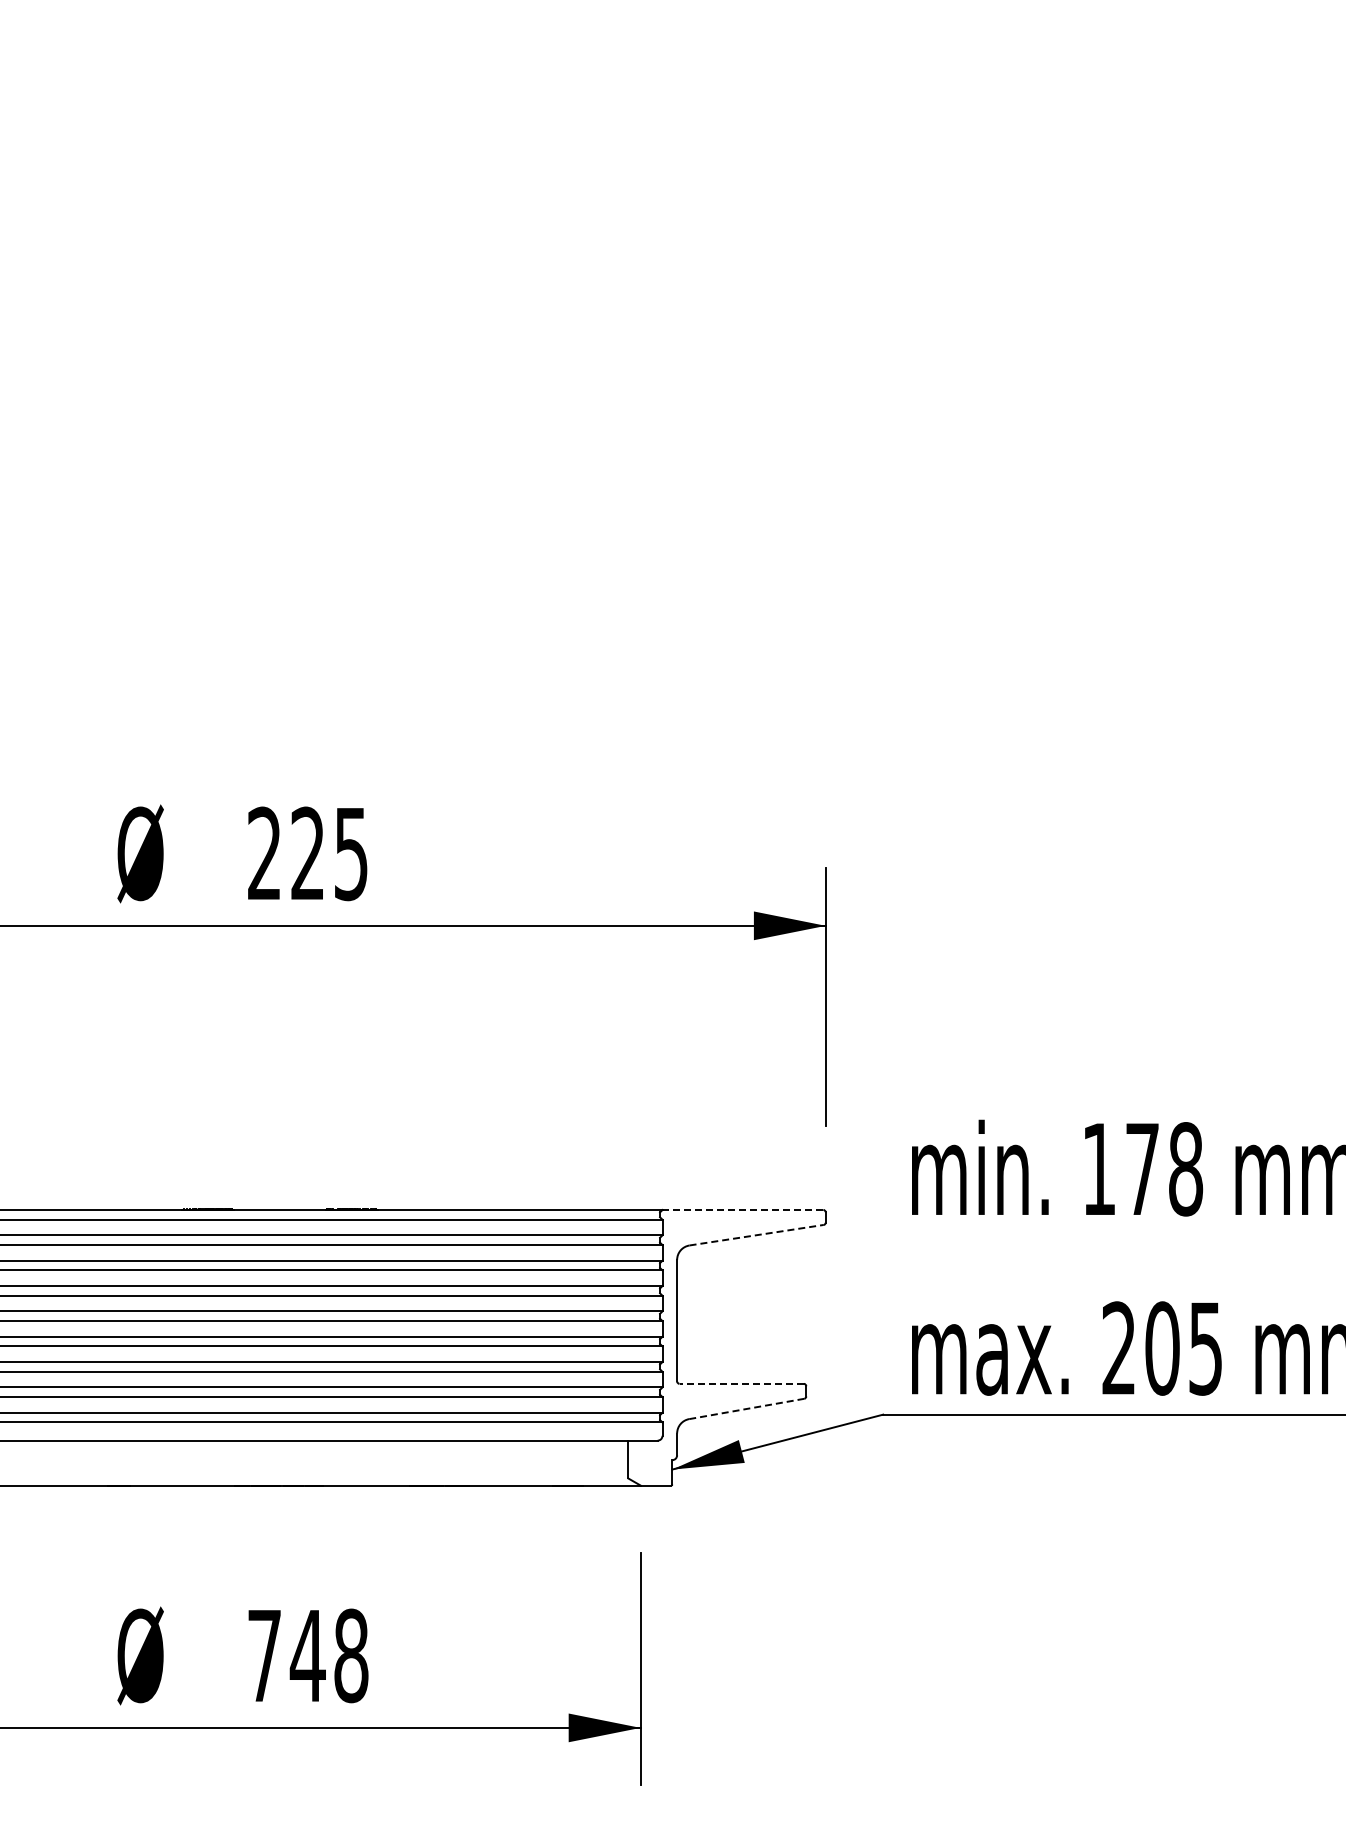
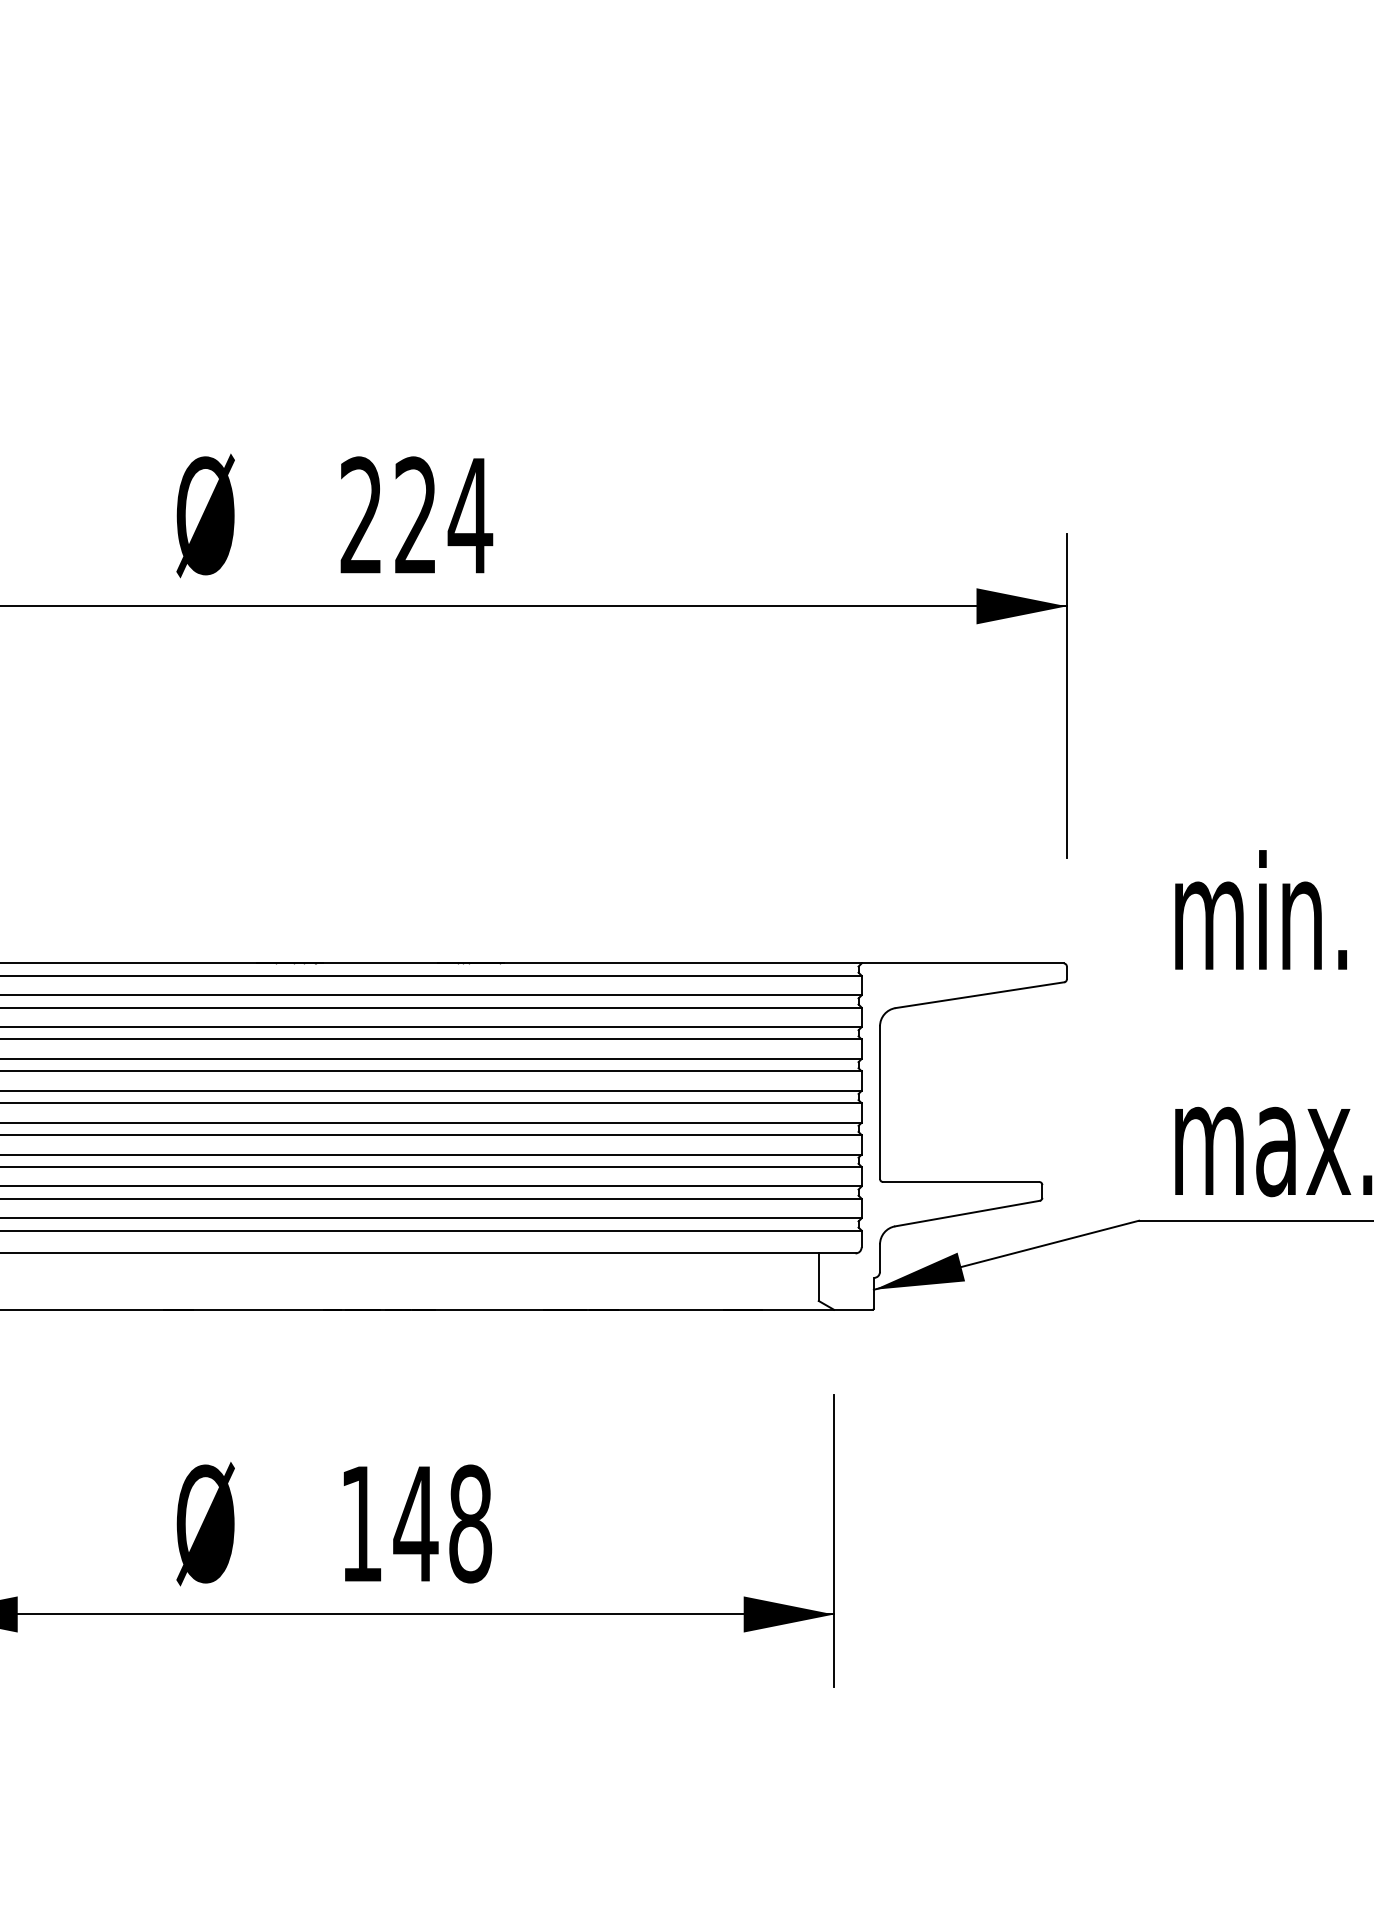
text: (351, 854) -> (470, 516), 225 -> 224
line: (742, 1209) -> (962, 962), dashed -> solid
line: (756, 1235) -> (979, 995), dashed -> solid
line: (741, 1383) -> (960, 1181), dashed -> solid
line: (747, 1408) -> (968, 1213), dashed -> solid
text: (264, 1655) -> (361, 1523), 748 -> 148

